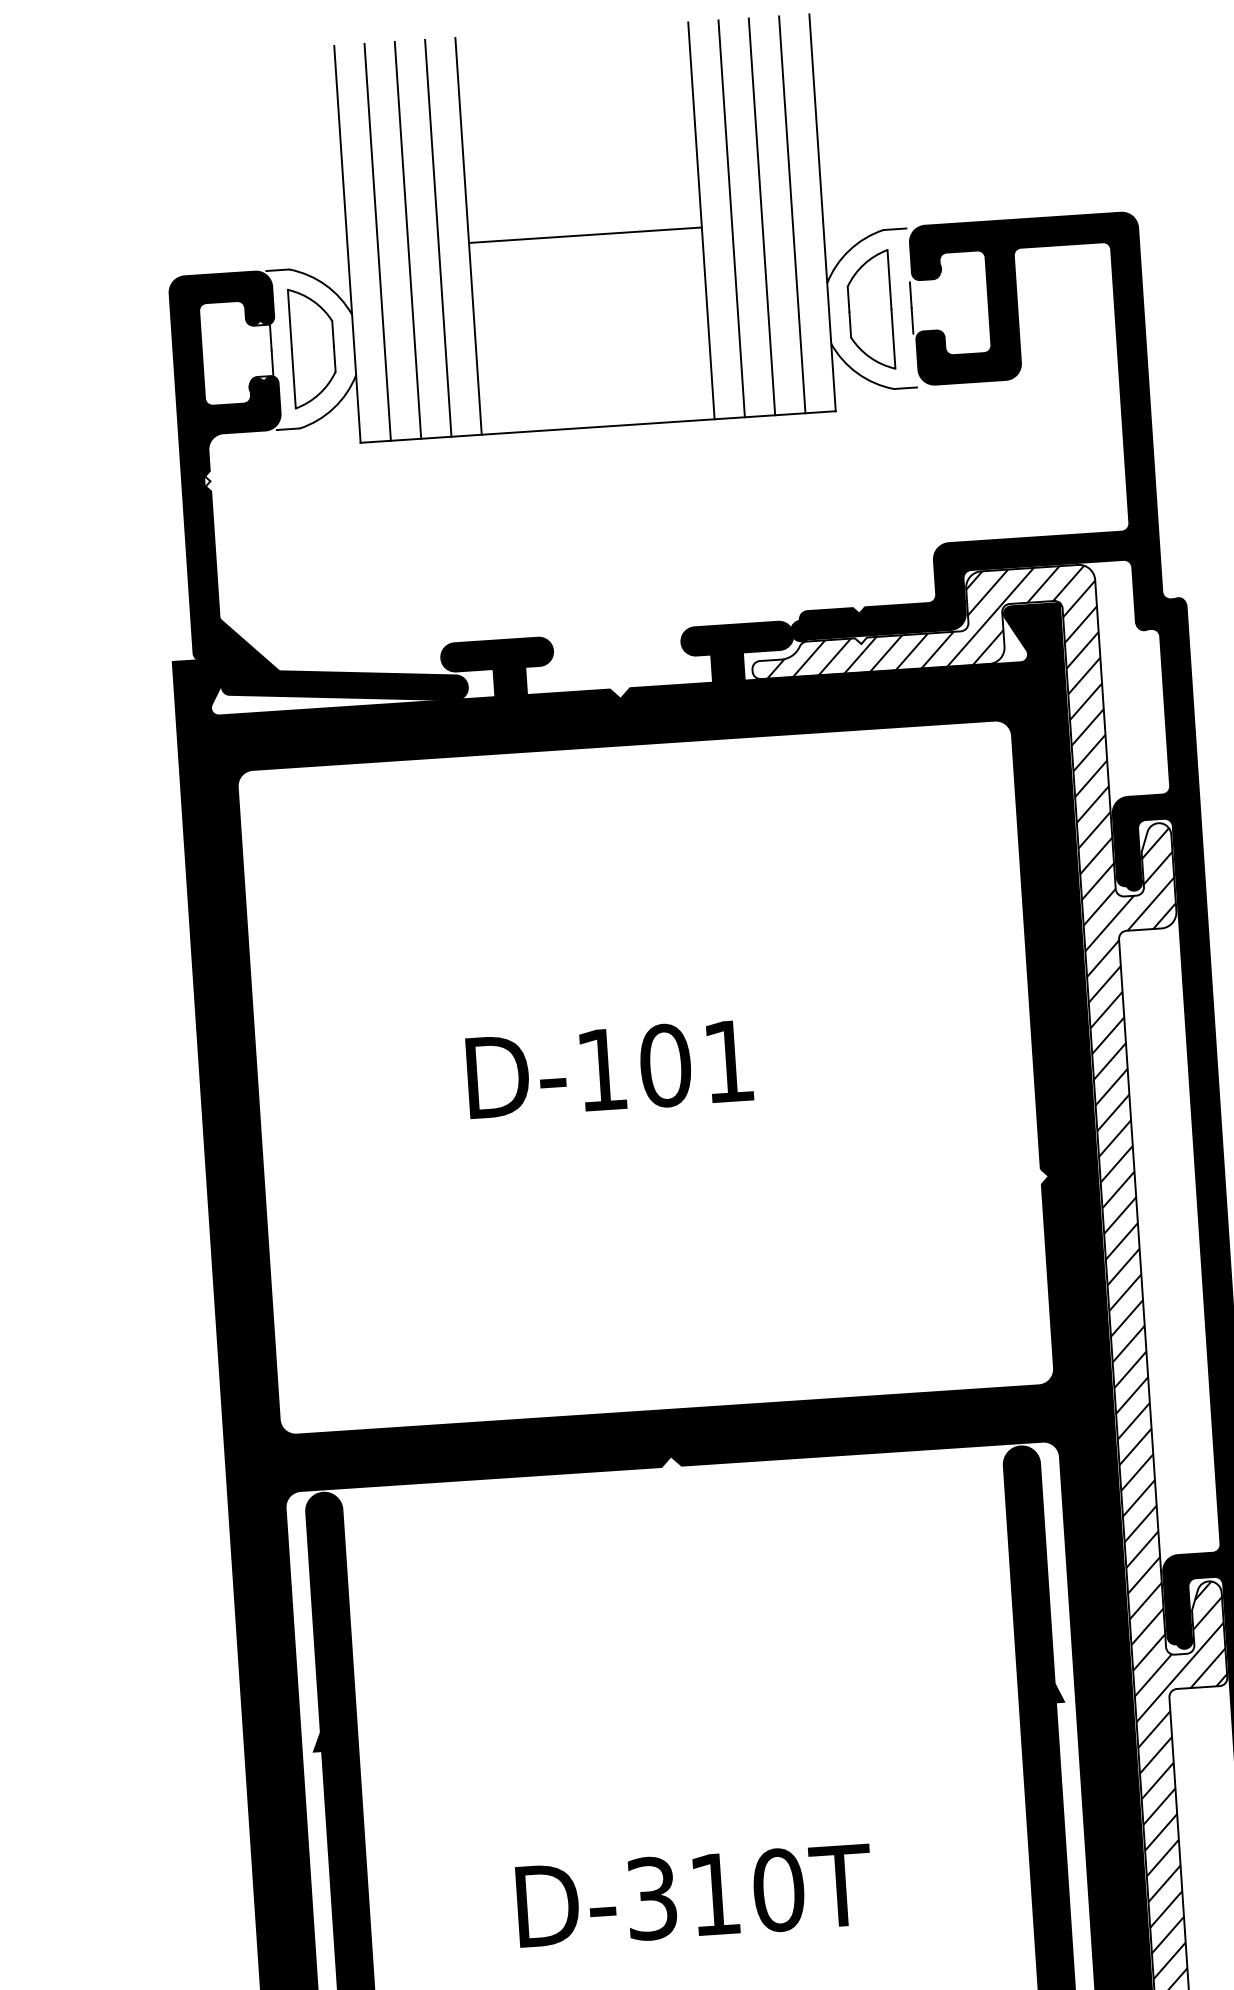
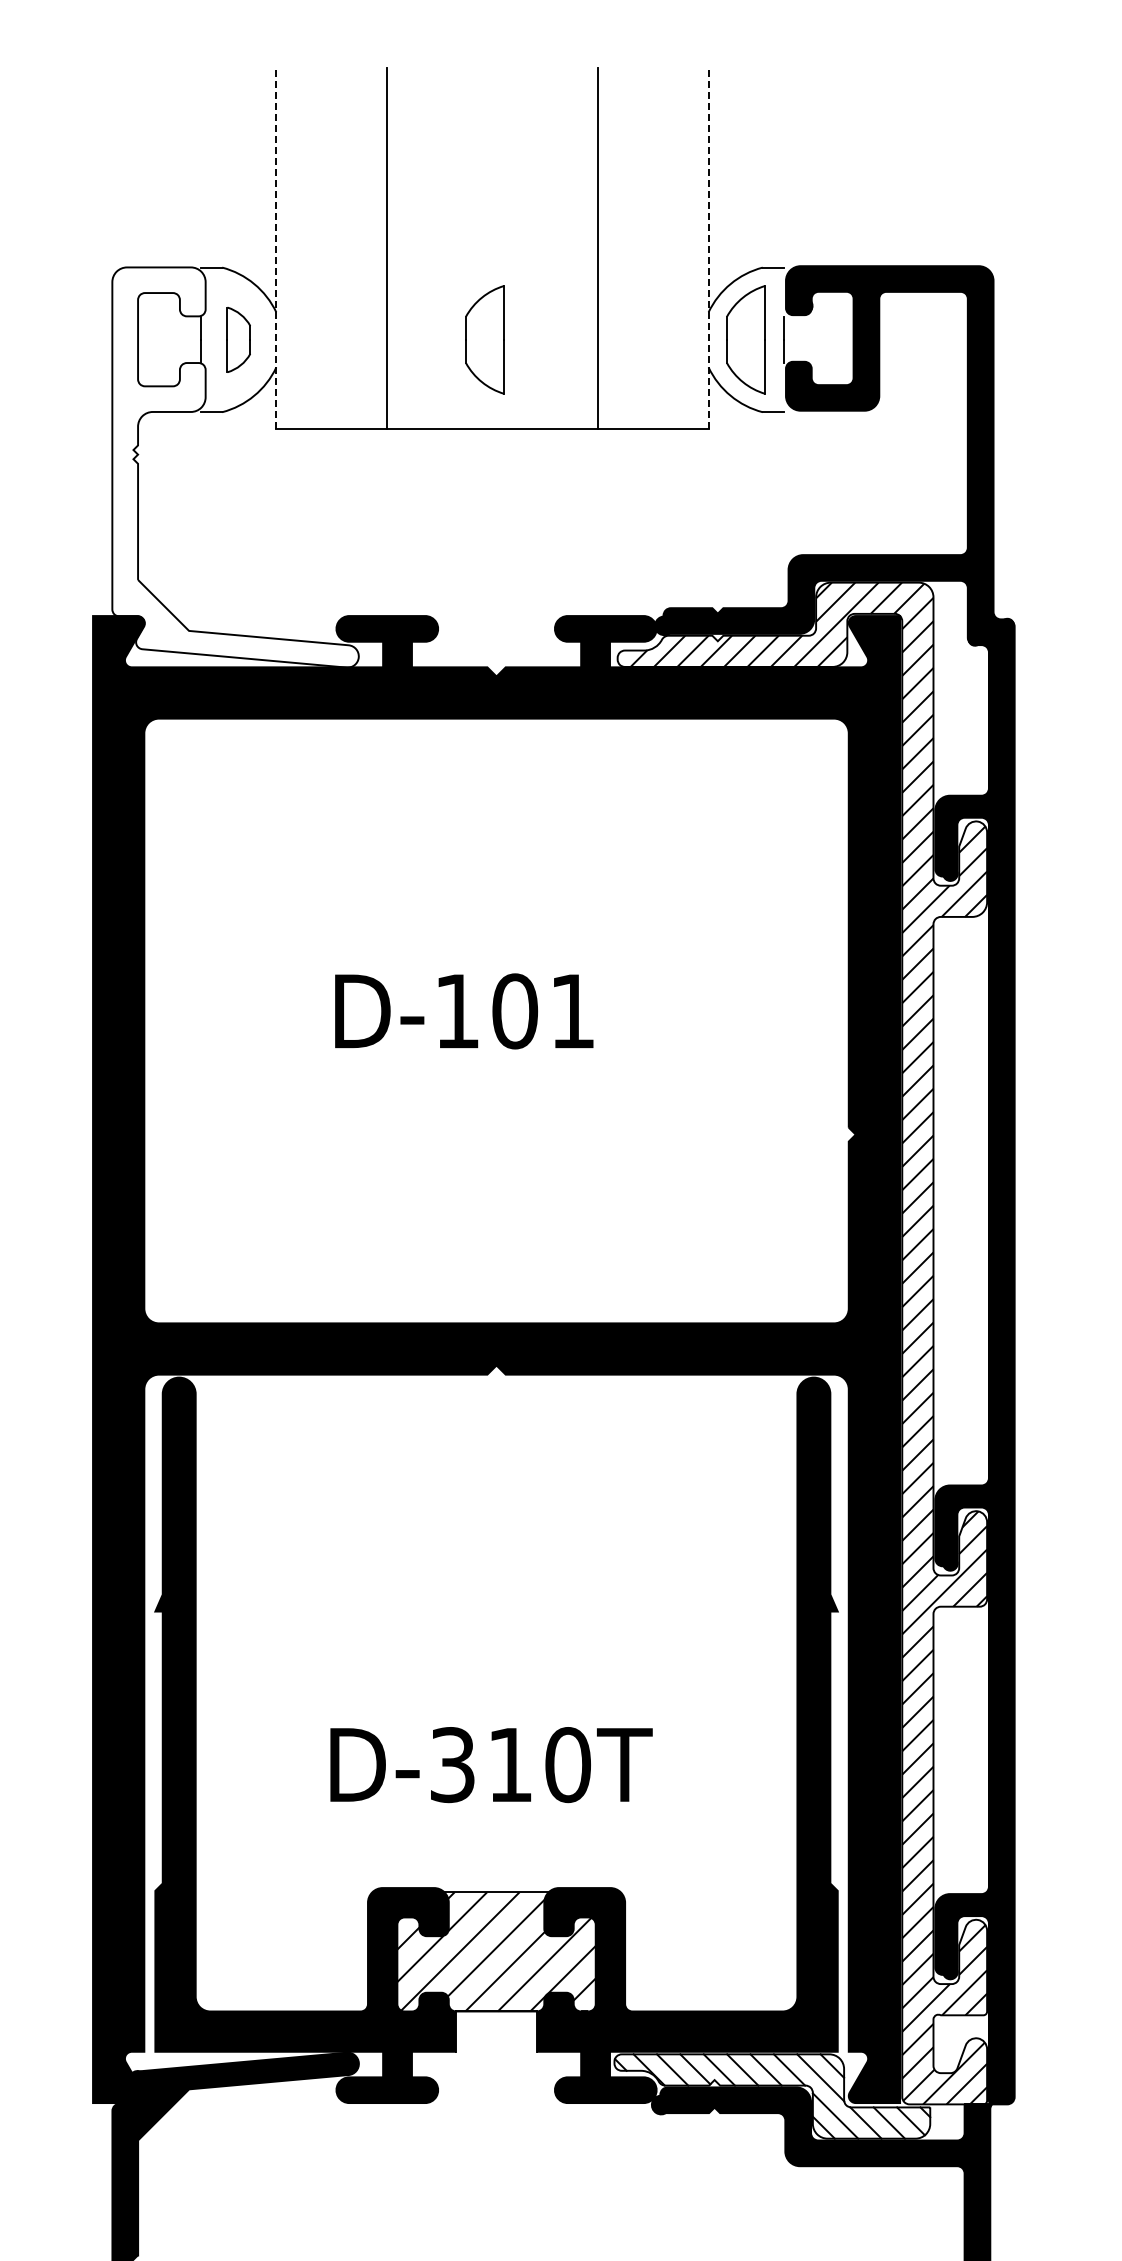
line: (792, 213) -> (681, 247), removed
line: (822, 213) -> (708, 248), solid -> dashed
line: (761, 215) -> (653, 247), removed
line: (731, 217) -> (625, 247), removed
line: (585, 235) -> (492, 254), removed
line: (438, 237) -> (359, 247), removed
line: (407, 239) -> (331, 247), removed
line: (377, 241) -> (303, 247), removed
line: (347, 244) -> (276, 248), solid -> dashed
part: (582, 329) -> (484, 339), added
part: (312, 347) -> (238, 339), size x0.6
fill: (318, 488) -> (235, 467), removed

